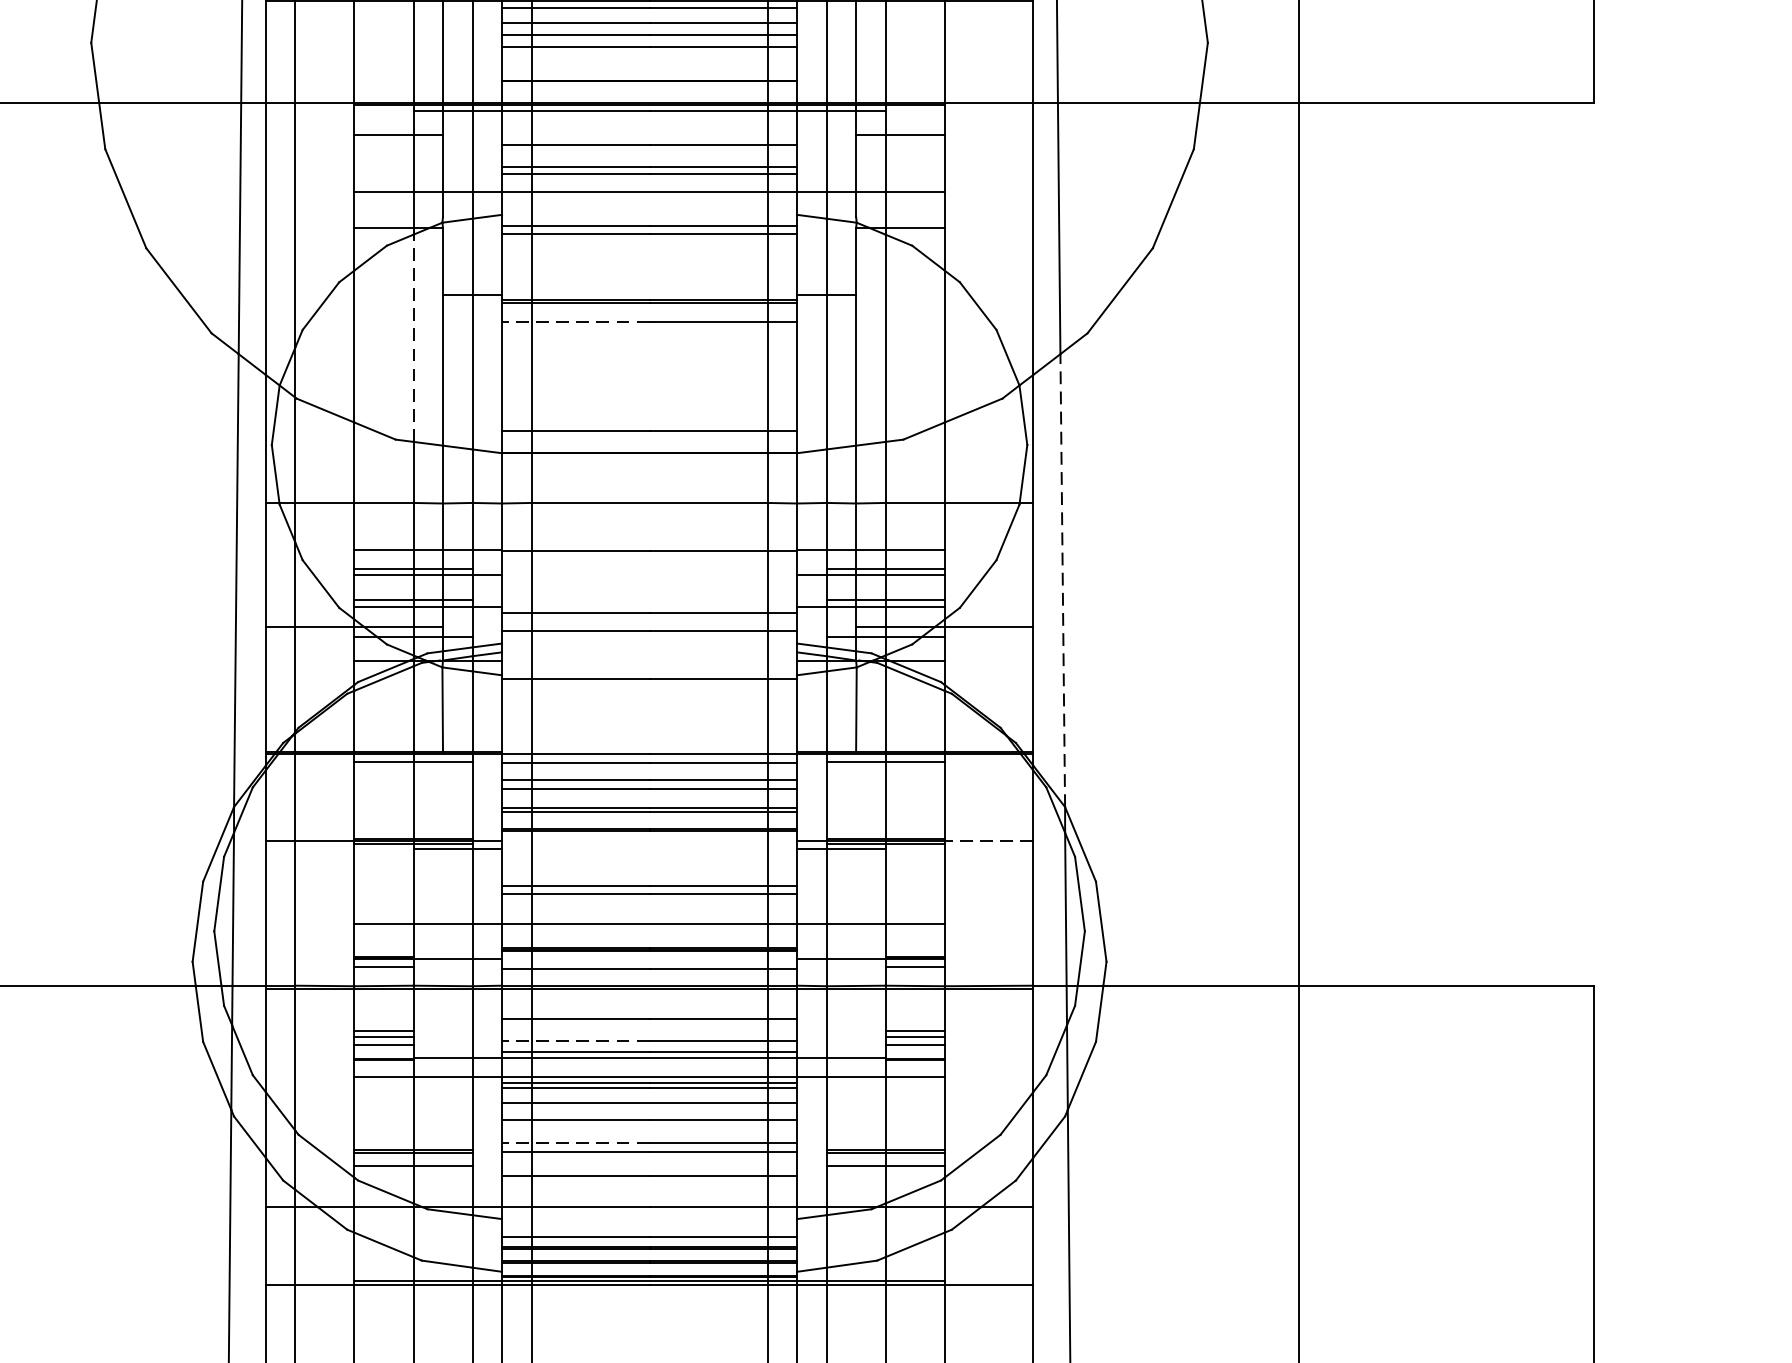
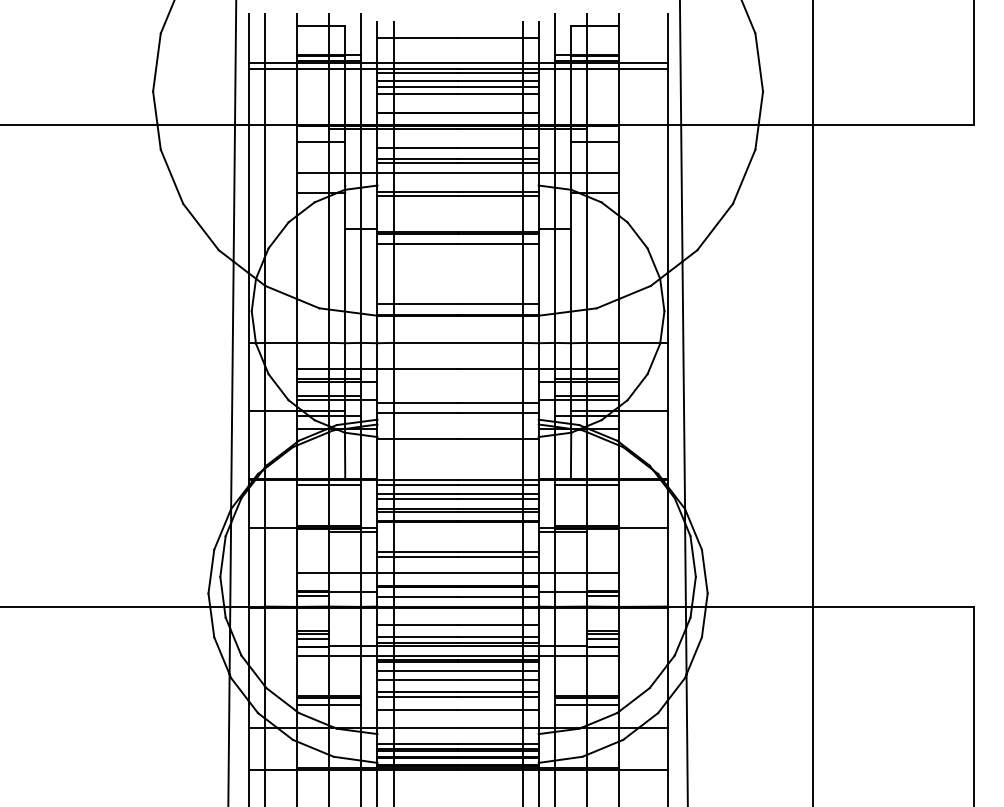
line: (575, 322) -> (417, 244), dashed -> solid
line: (414, 337) -> (329, 252), dashed -> solid
line: (1062, 580) -> (683, 385), dashed -> solid
line: (987, 840) -> (642, 527), dashed -> solid
line: (575, 1040) -> (417, 636), dashed -> solid
line: (575, 1142) -> (417, 692), dashed -> solid

